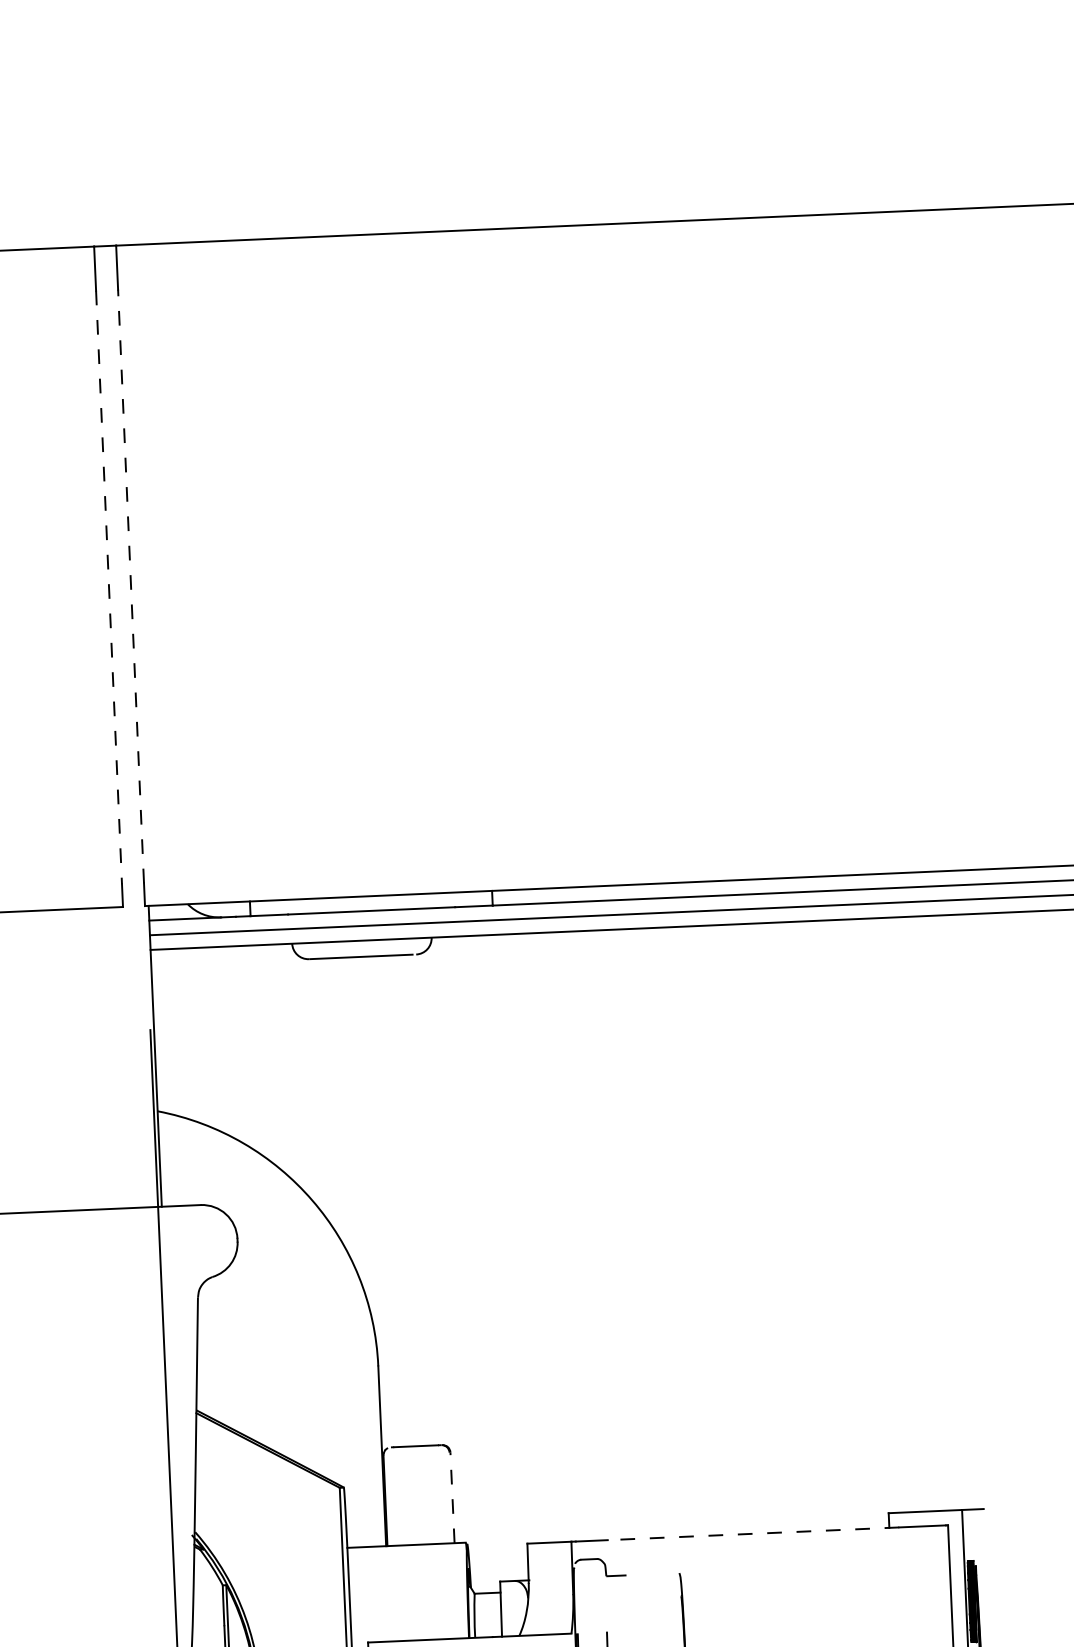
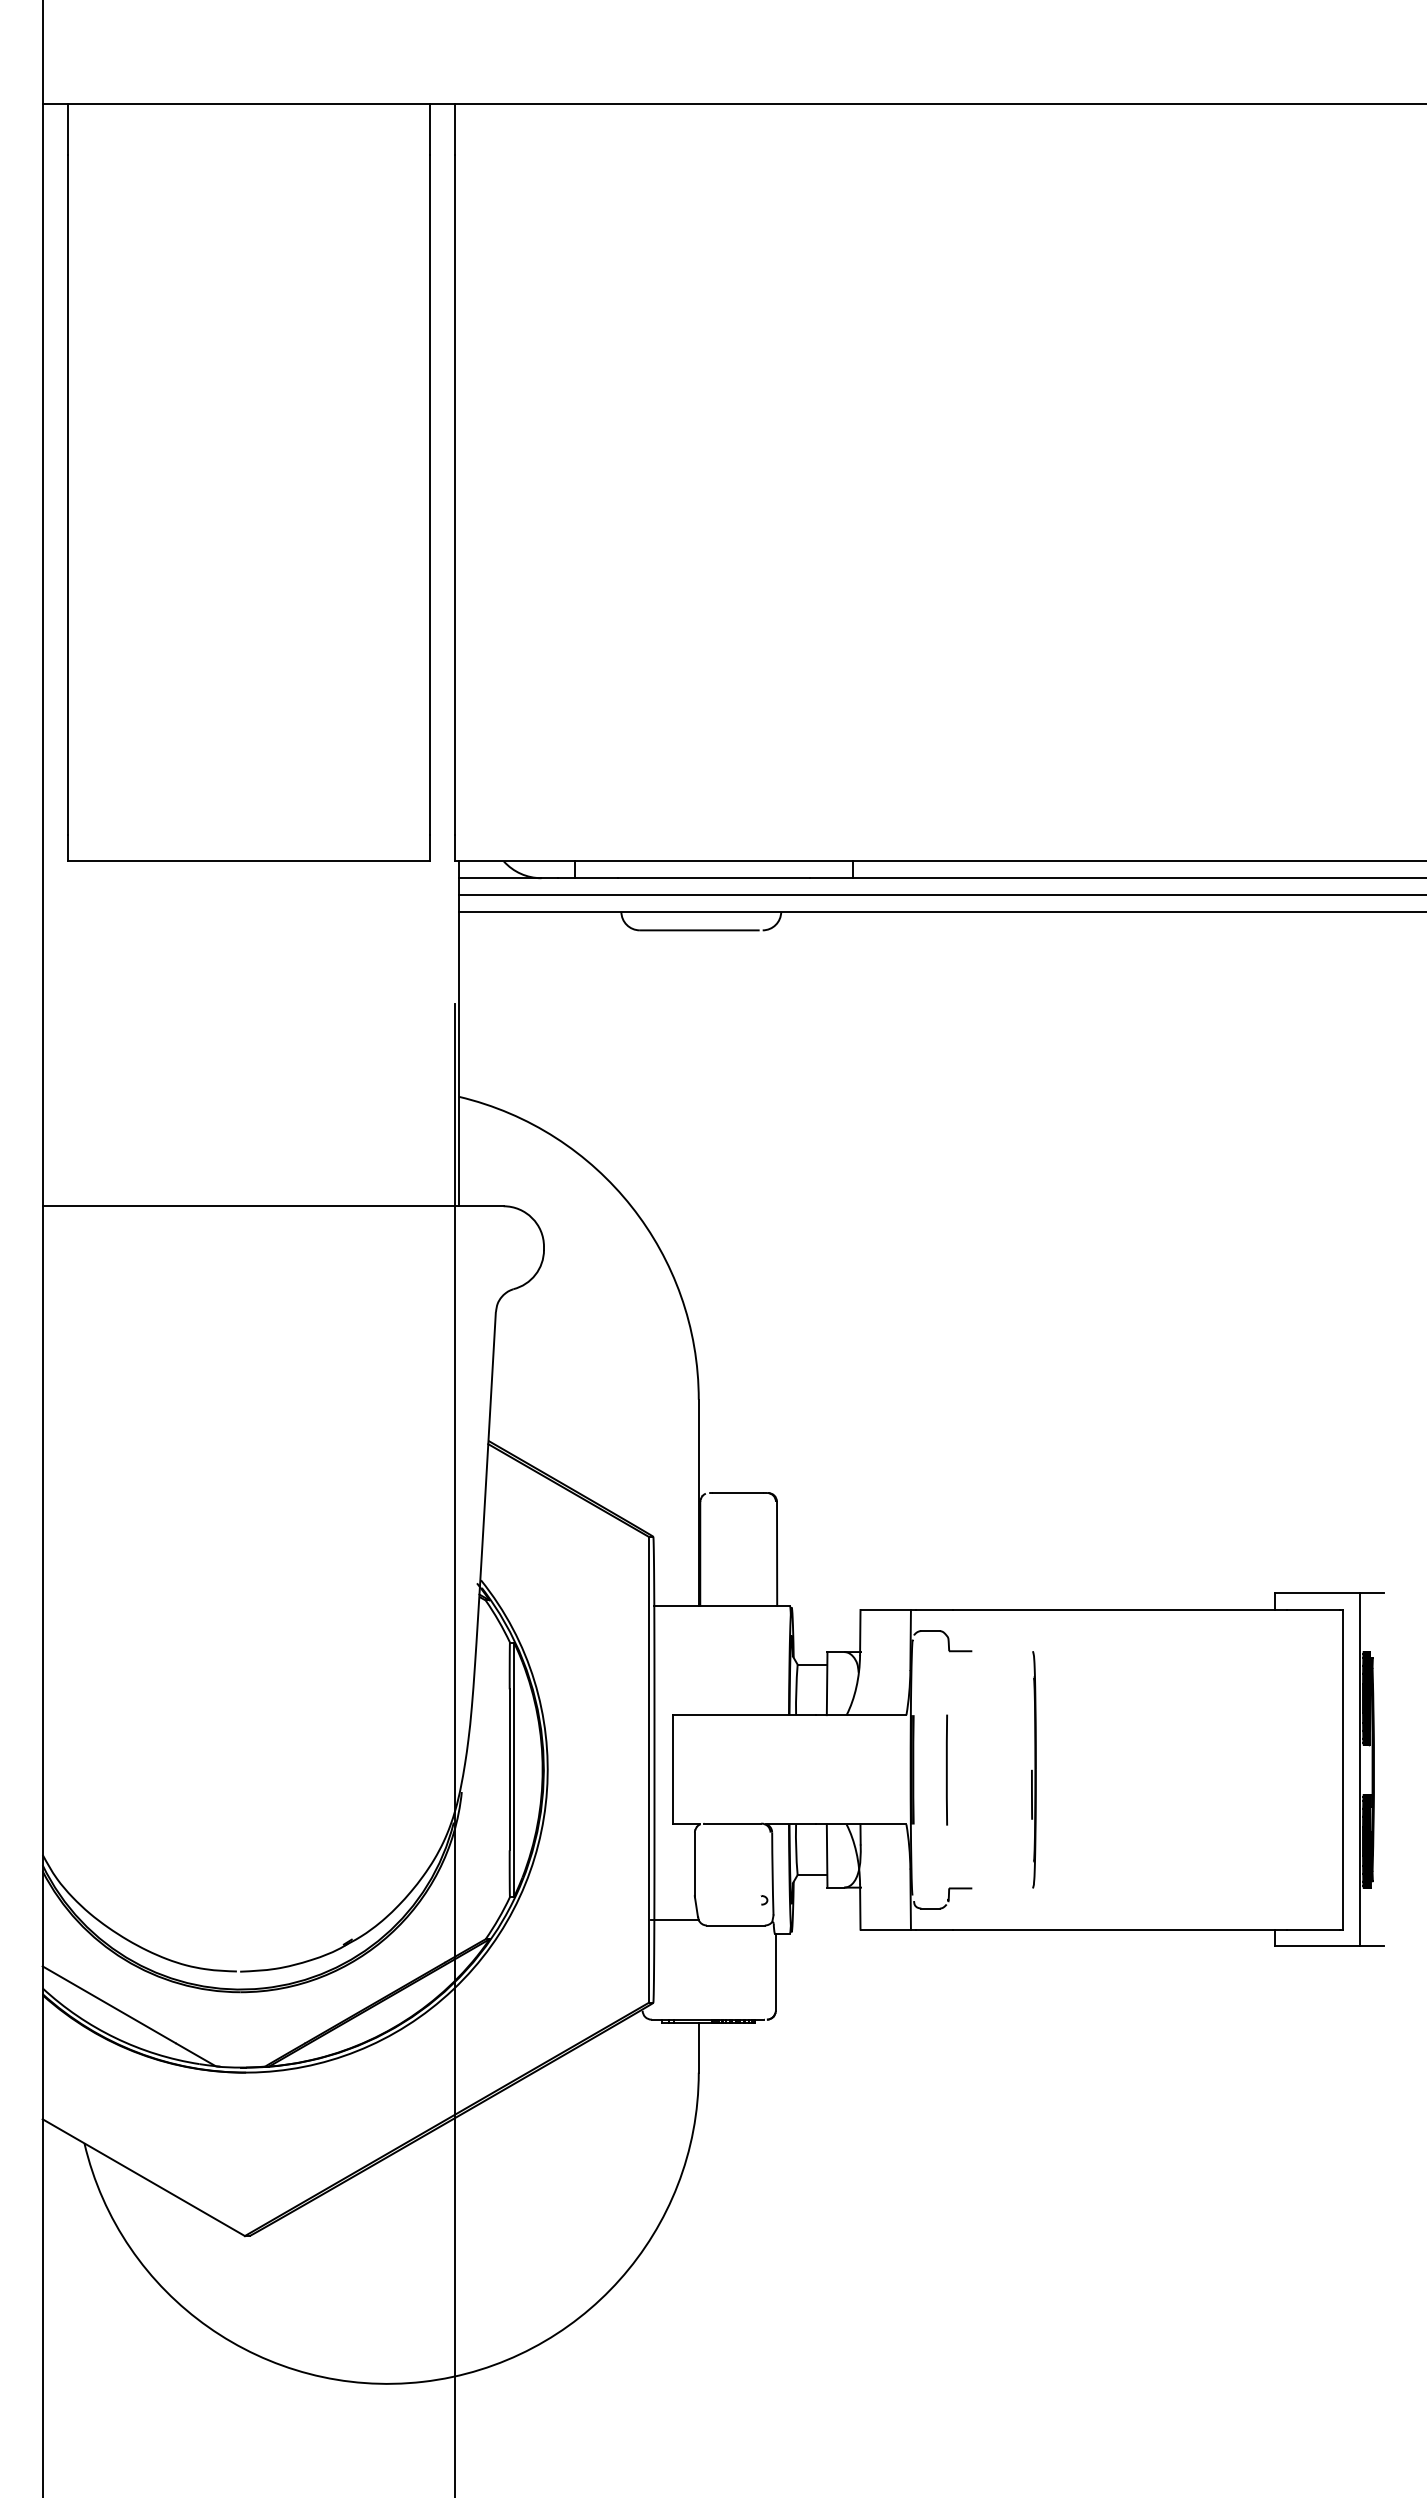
line: (130, 586) -> (454, 494), dashed -> solid
line: (108, 587) -> (429, 495), dashed -> solid
line: (452, 1497) -> (777, 1553), dashed -> solid
line: (753, 1534) -> (1119, 1610), dashed -> solid

